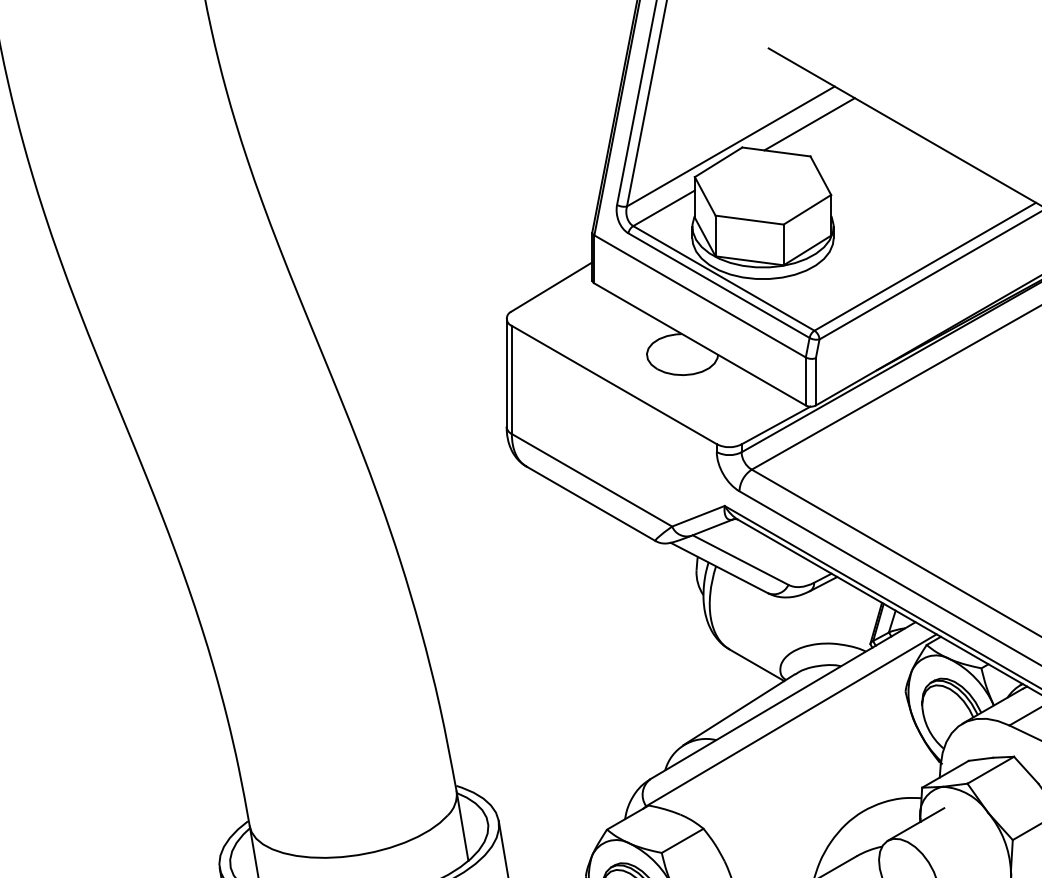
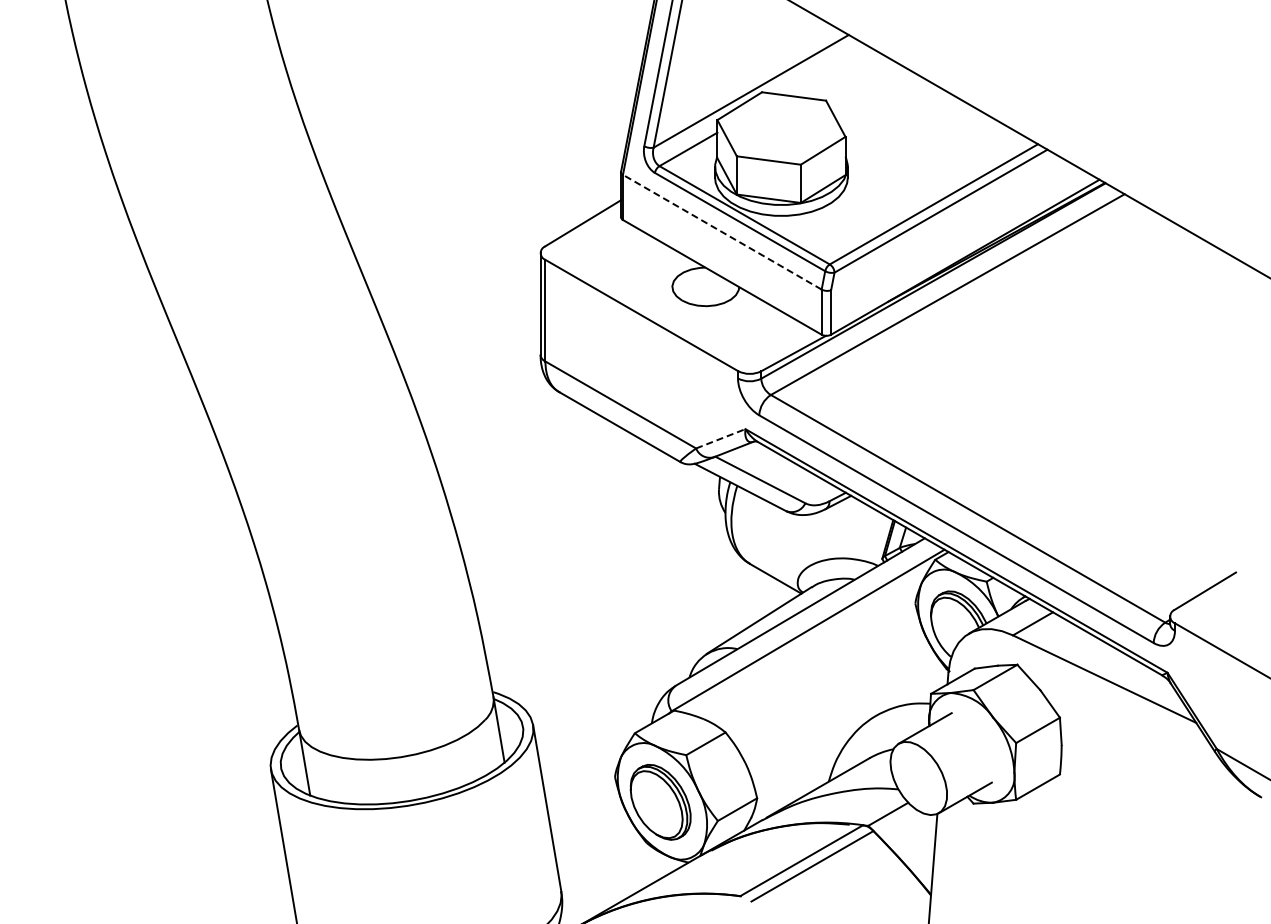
line: (808, 124) -> (824, 70), removed
line: (700, 296) -> (722, 232), solid -> dashed
line: (698, 515) -> (720, 438), solid -> dashed

